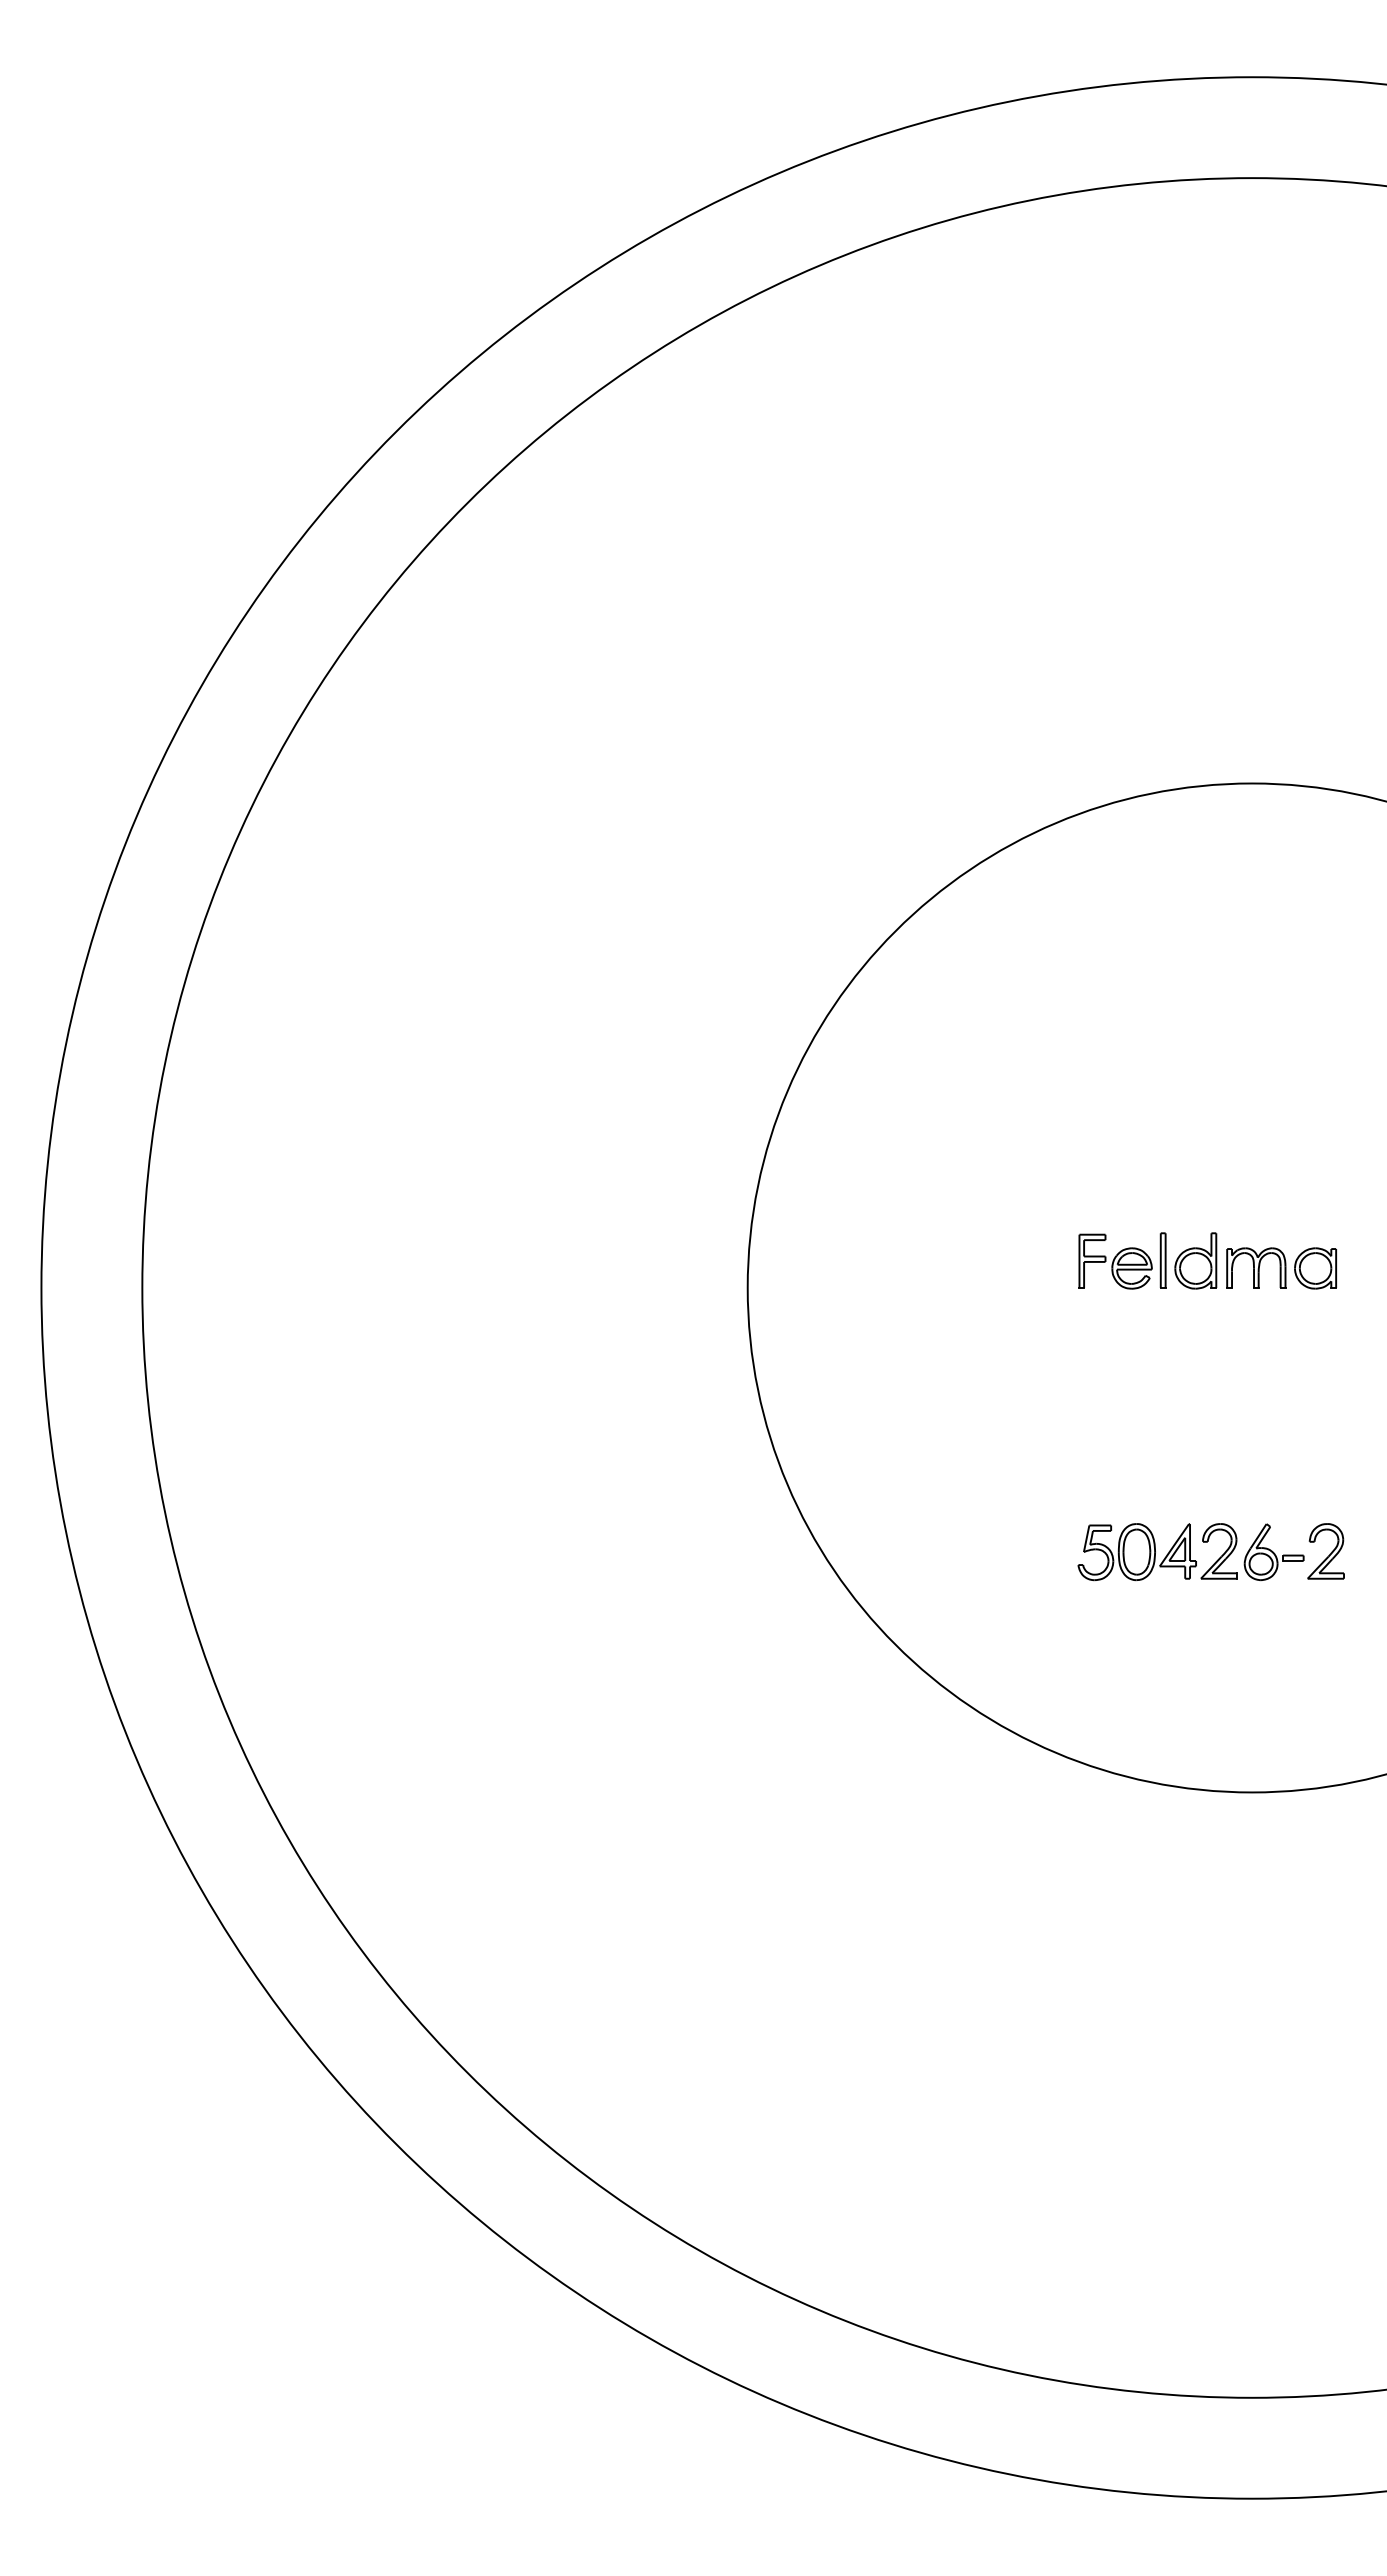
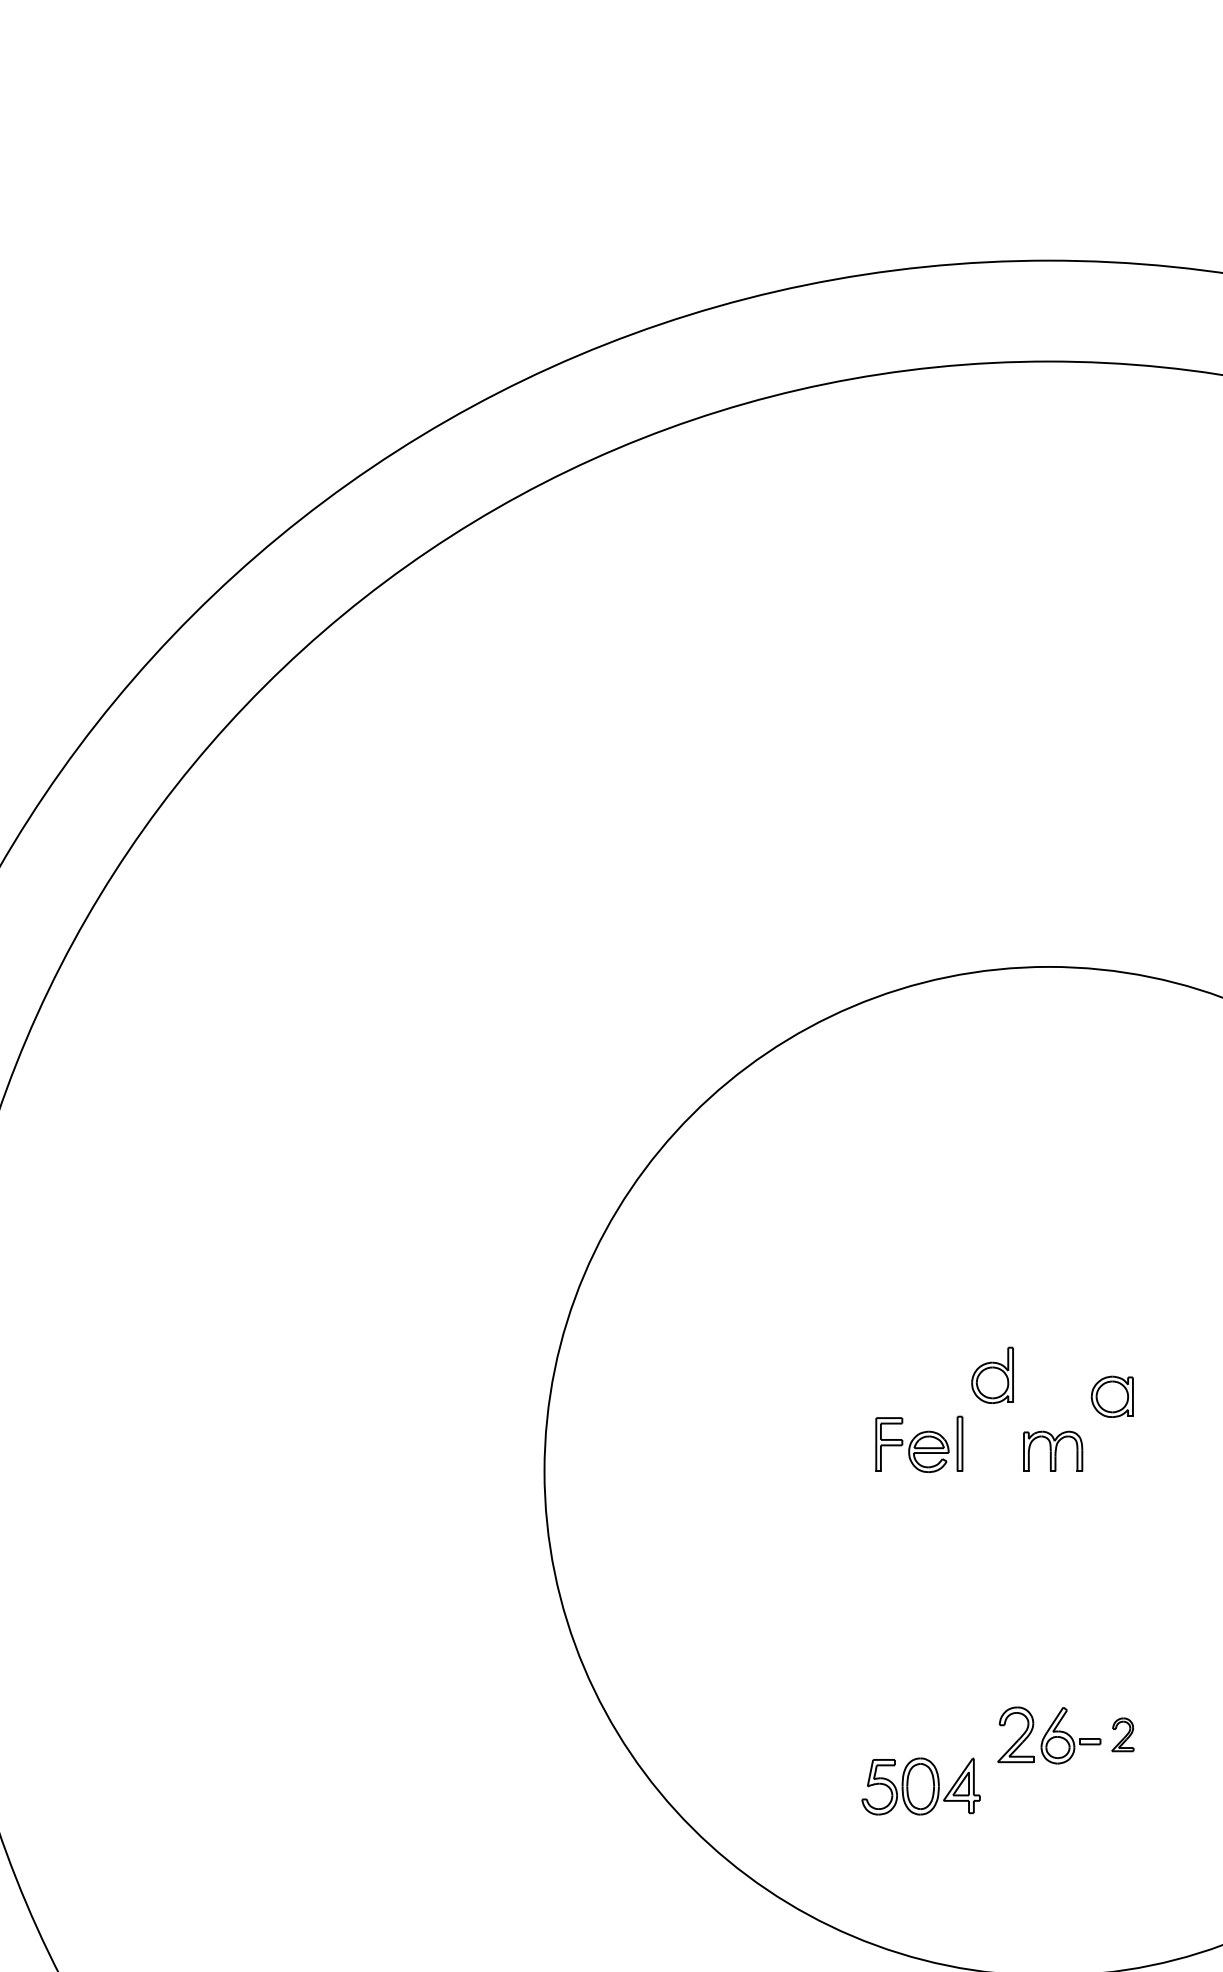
part: (1195, 1260) -> (992, 1374), moved
part: (1315, 1268) -> (1112, 1396), moved
part: (1325, 1551) -> (1122, 1734), size x0.6
part: (1136, 1552) -> (920, 1786), moved

